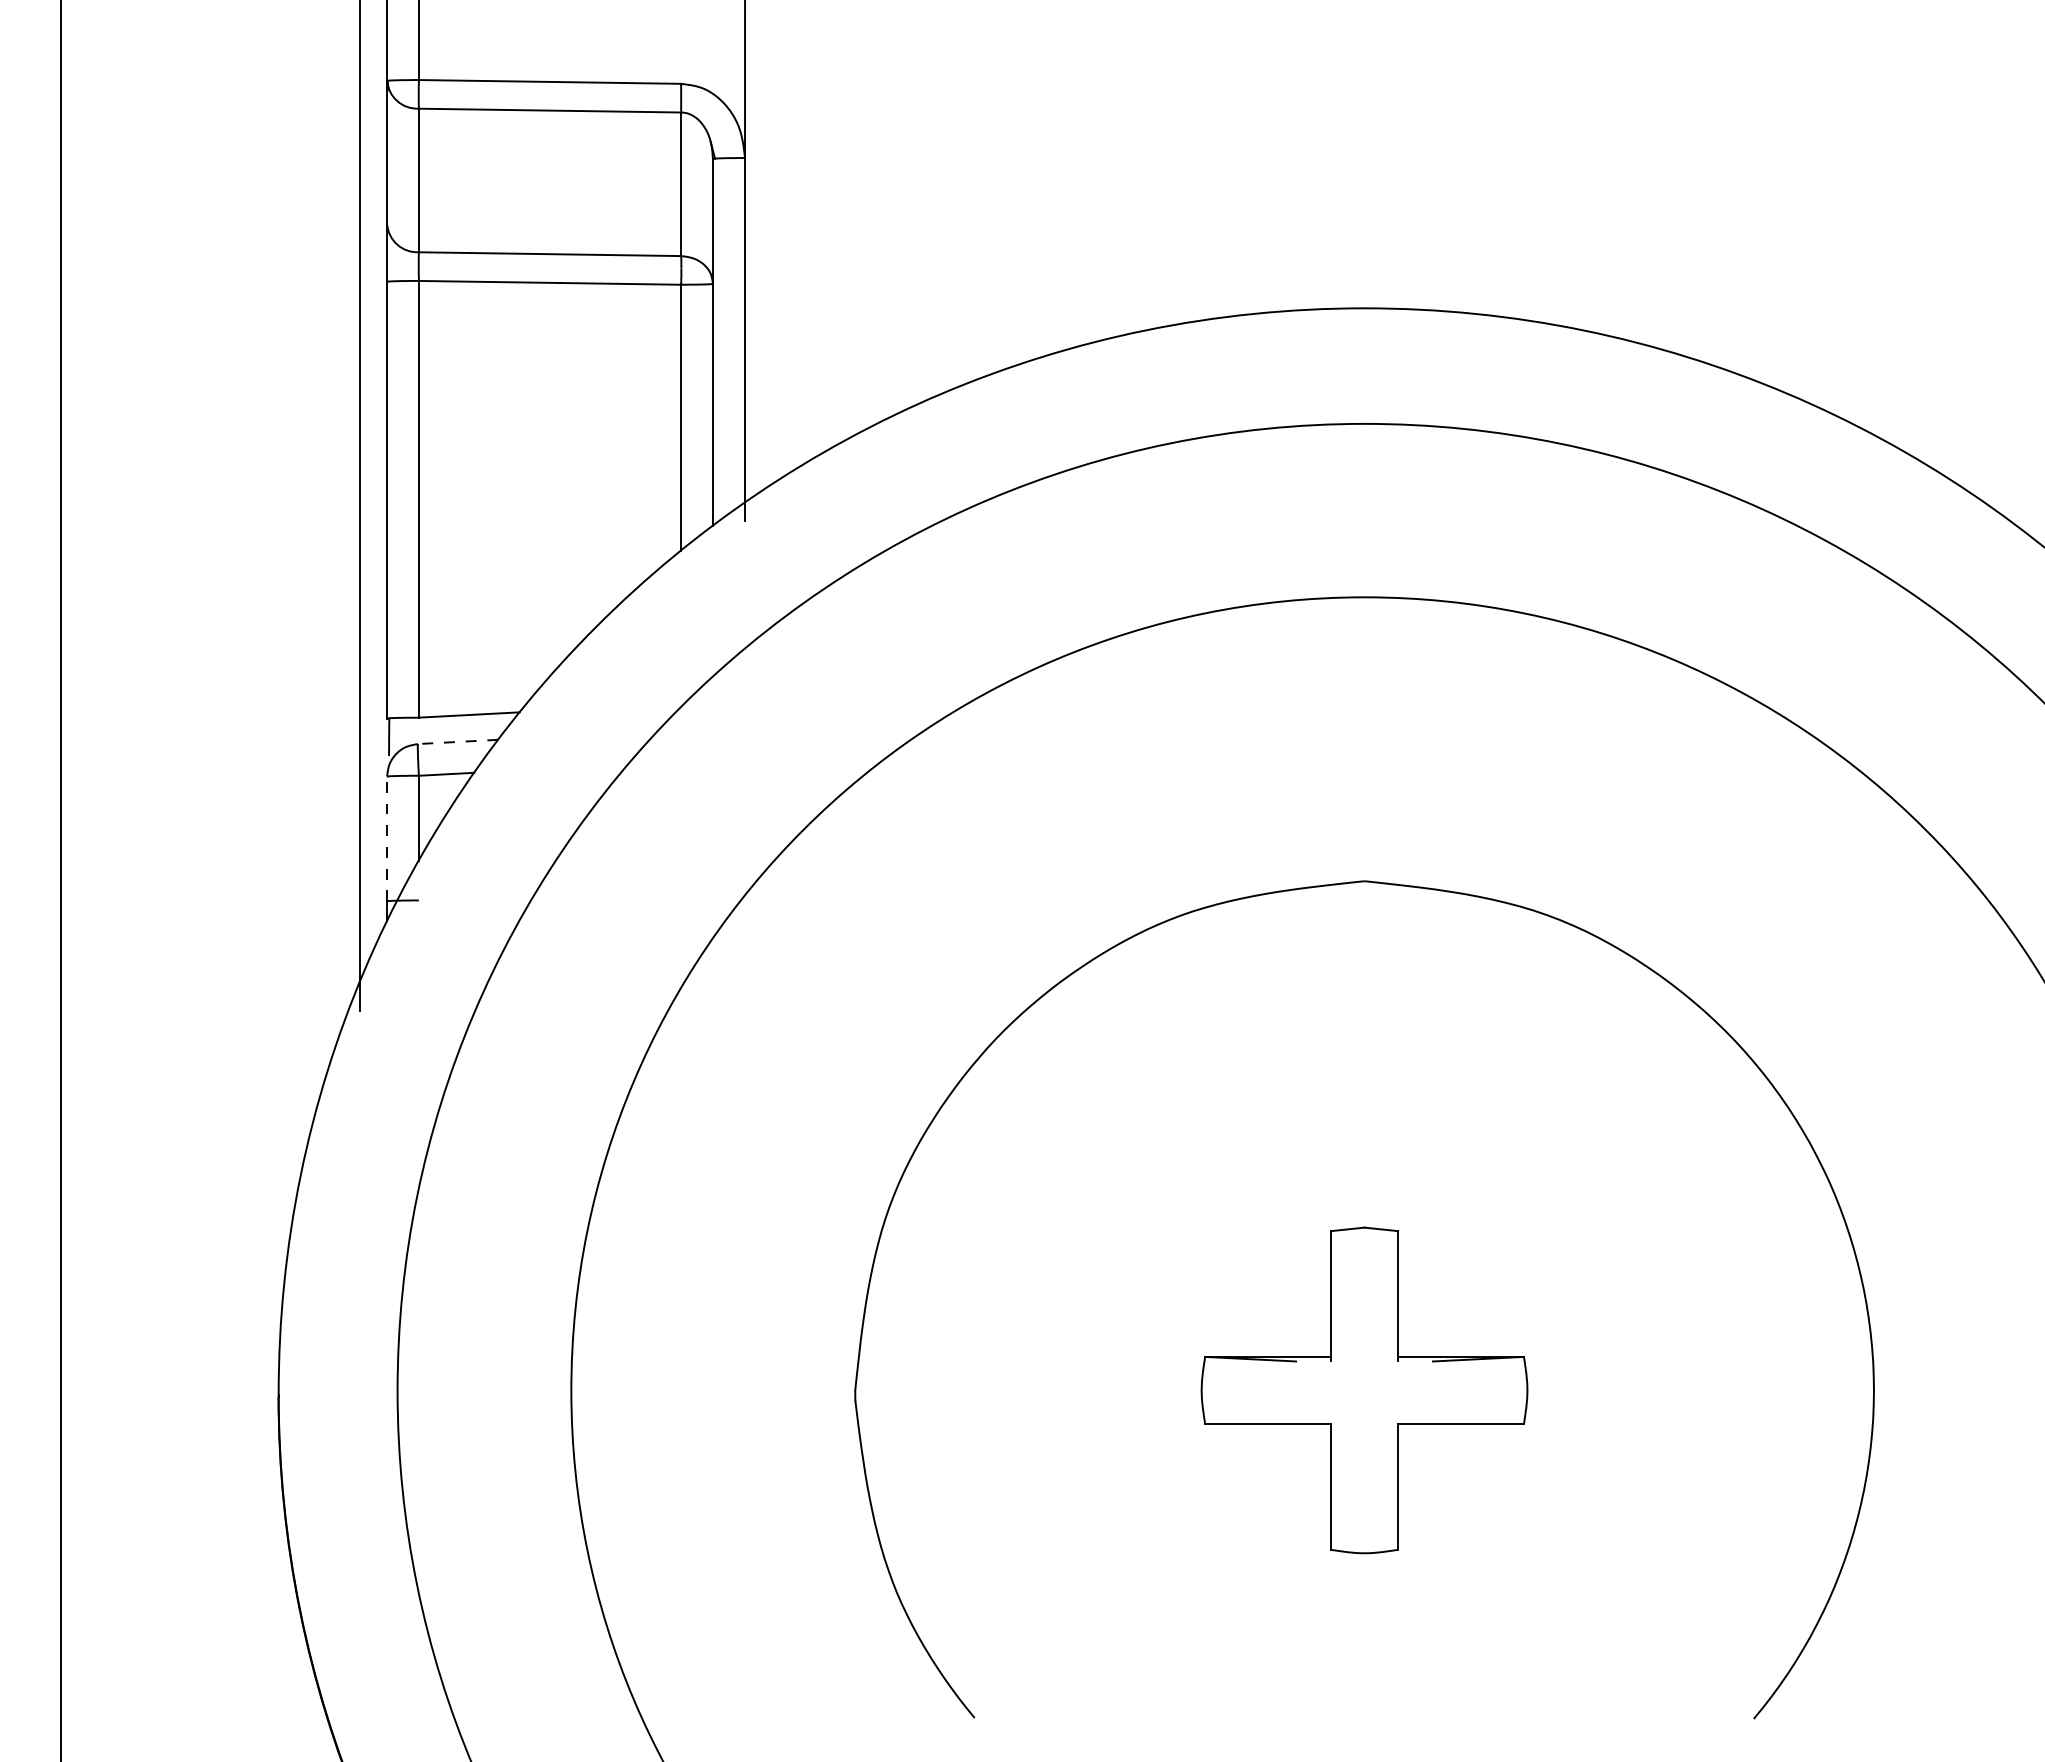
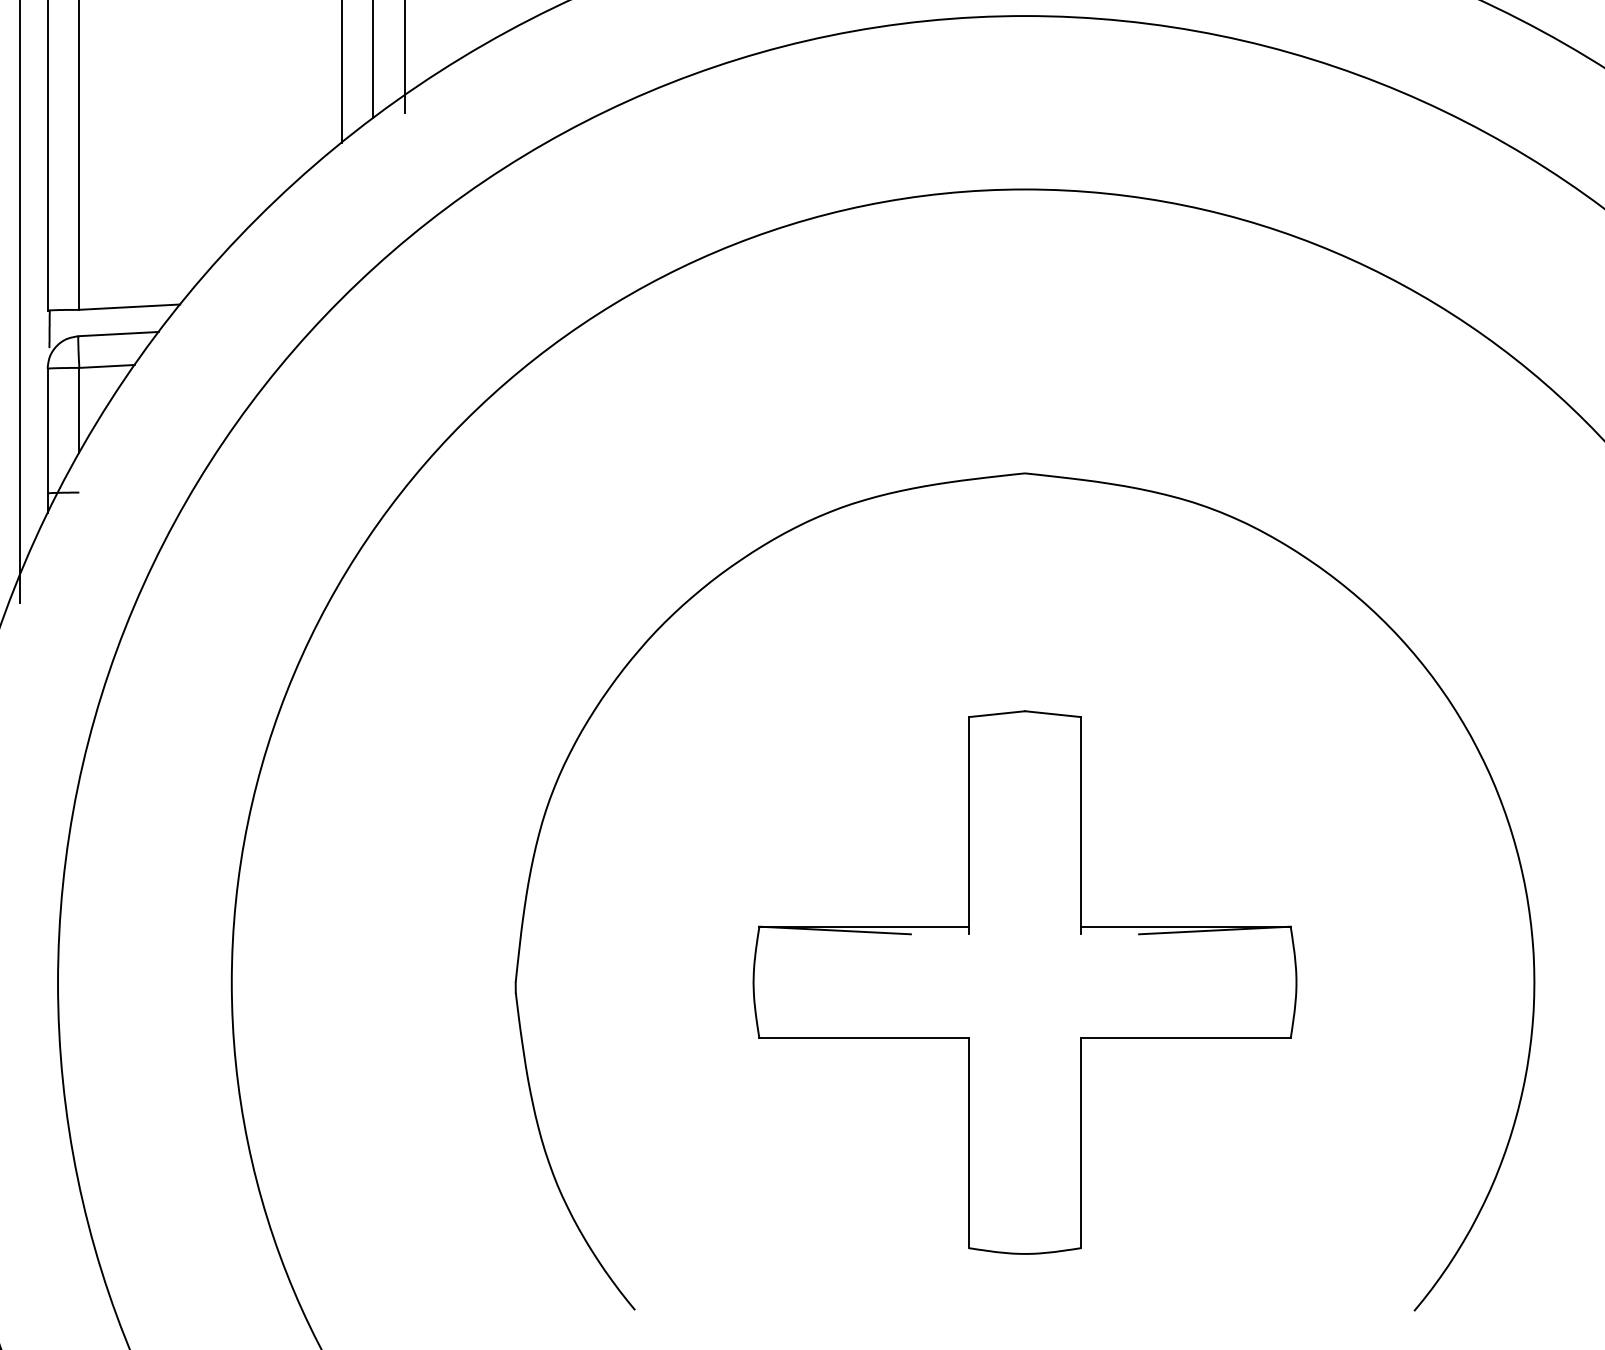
line: (457, 741) -> (117, 333), dashed -> solid
line: (387, 838) -> (47, 430), dashed -> solid
part: (1364, 1390) -> (1024, 982), size x1.67

